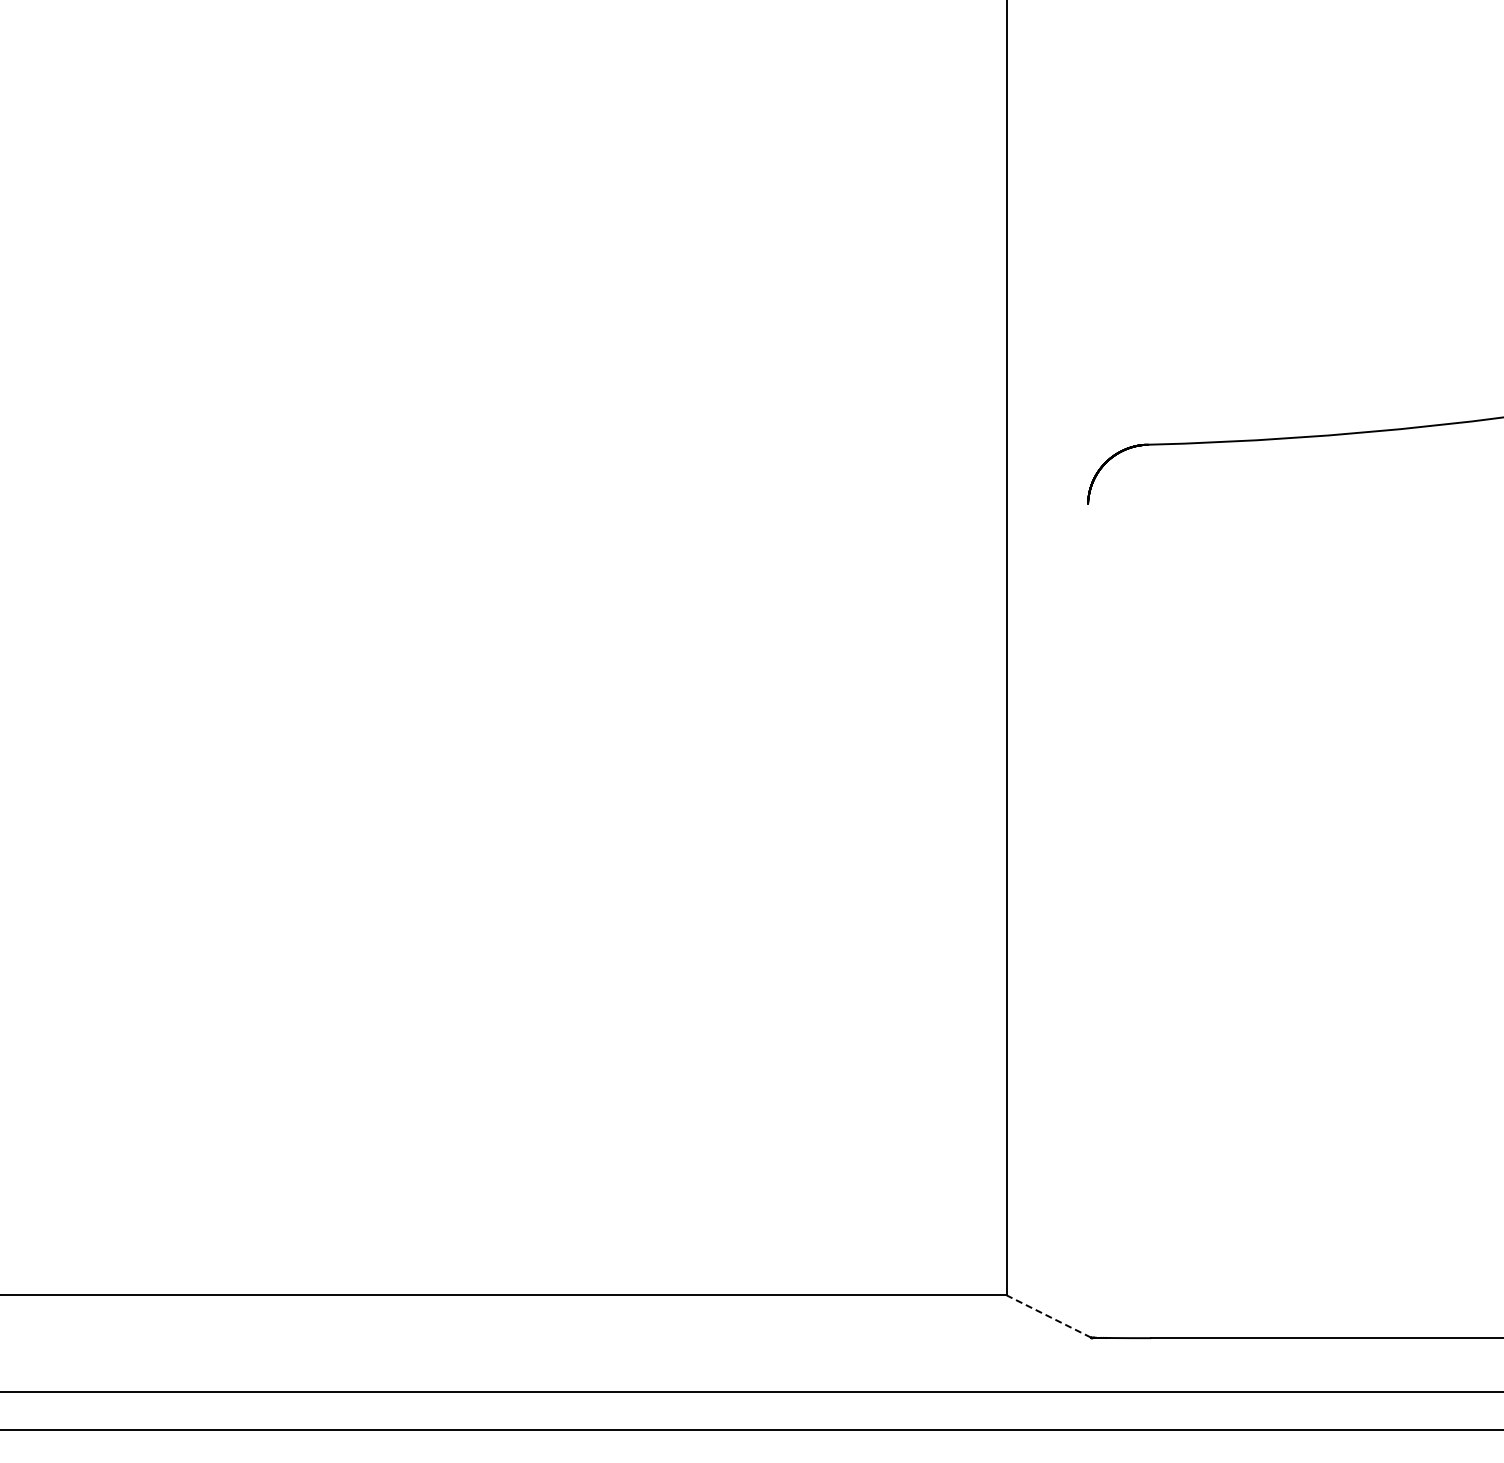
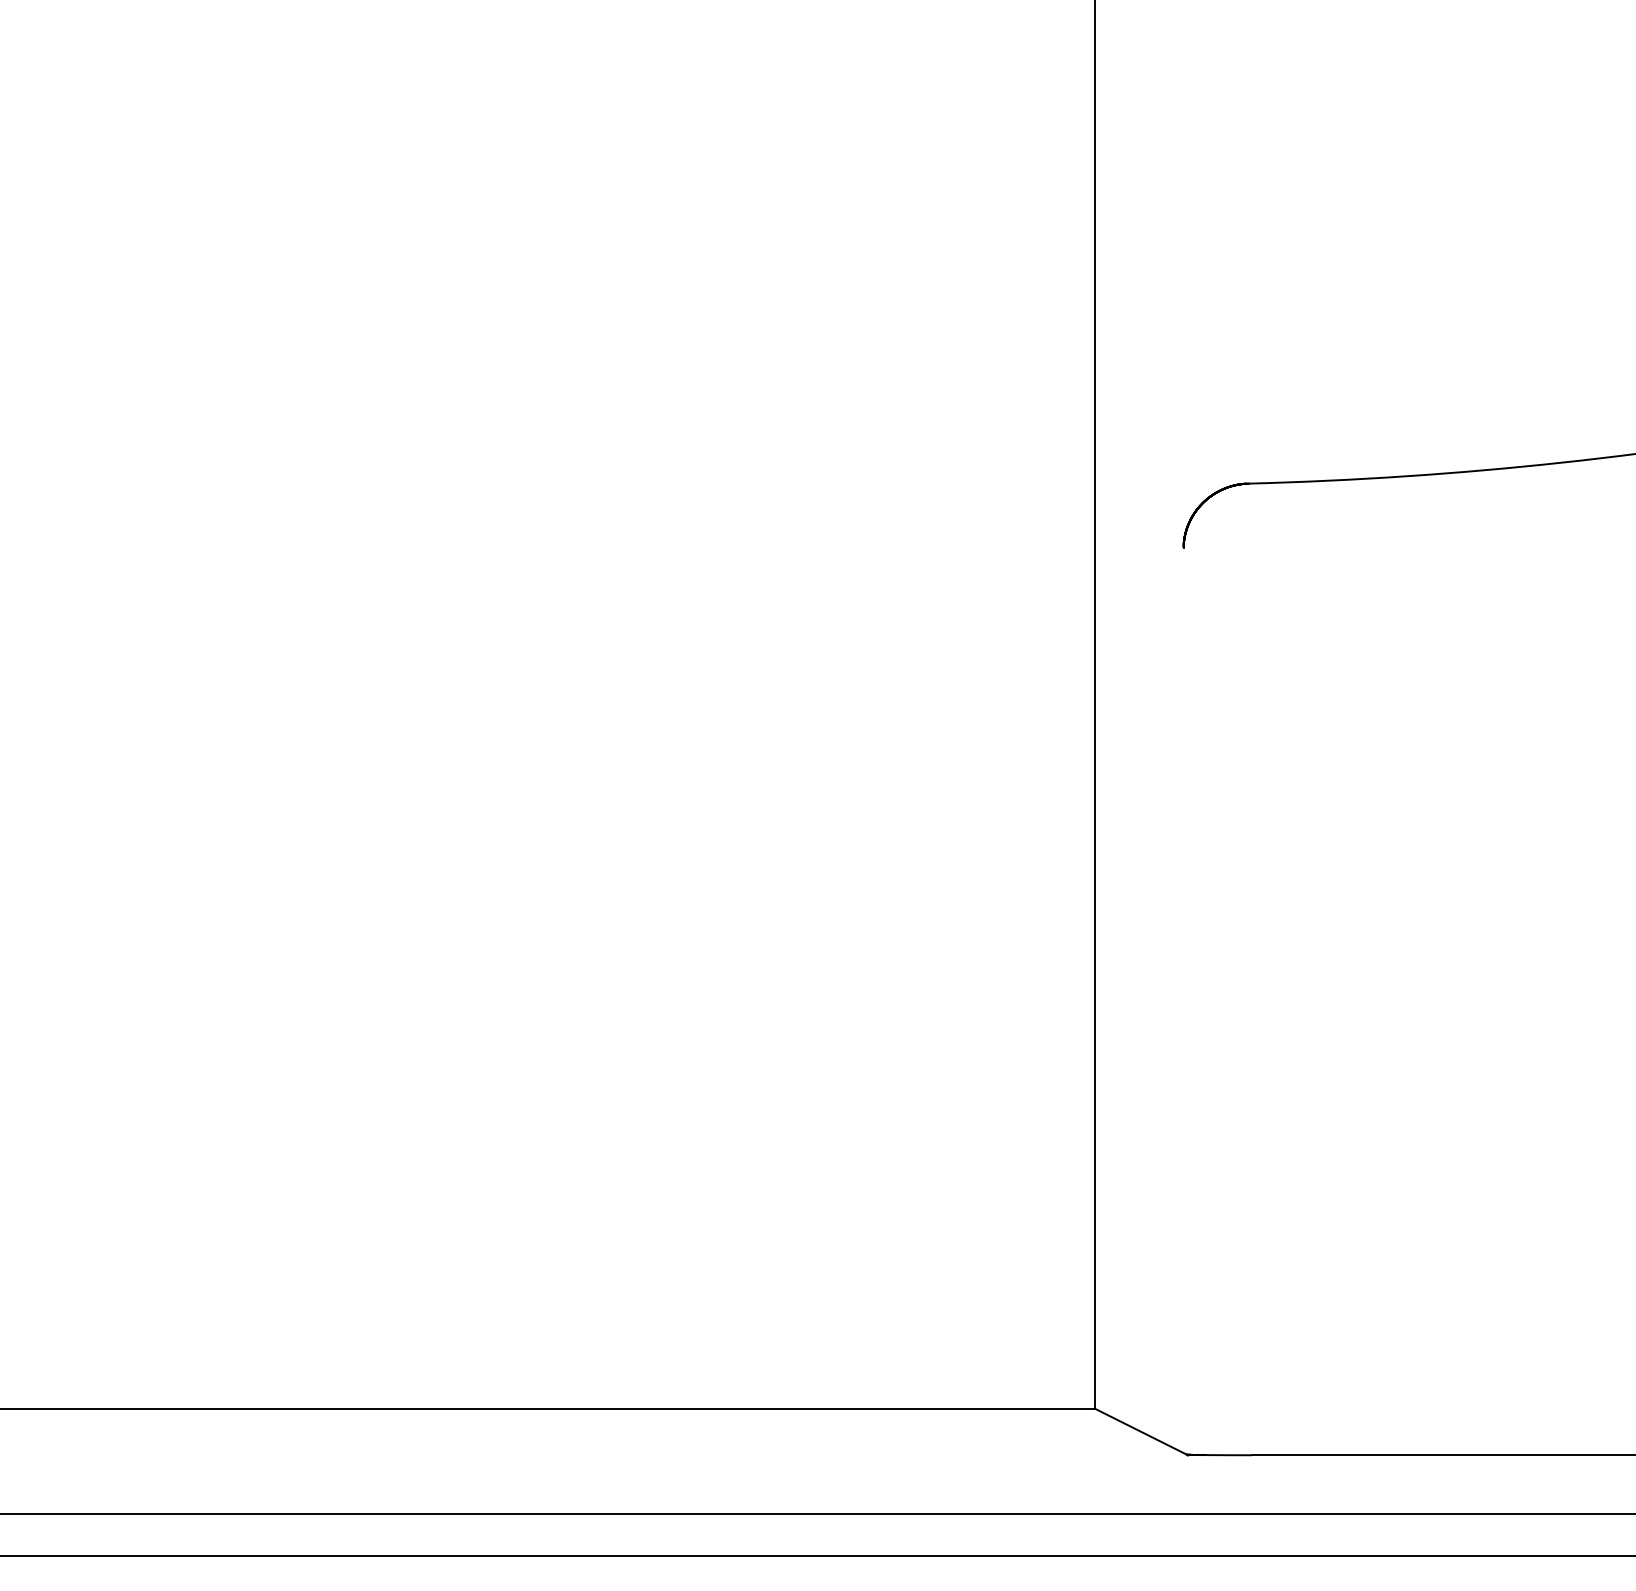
line: (1048, 1316) -> (1140, 1431), dashed -> solid

